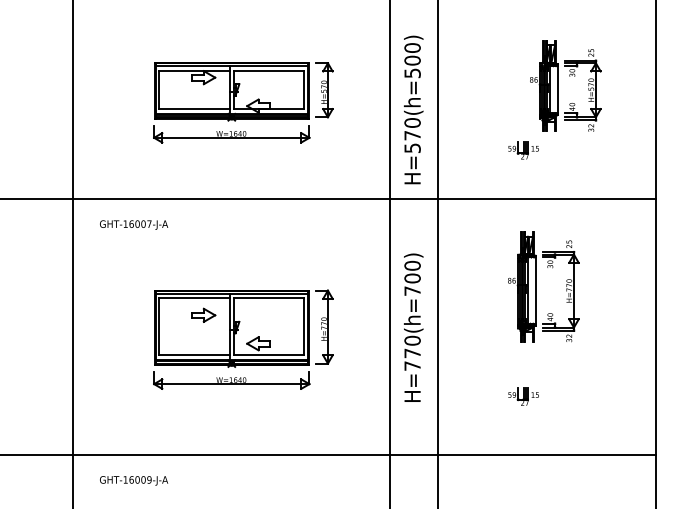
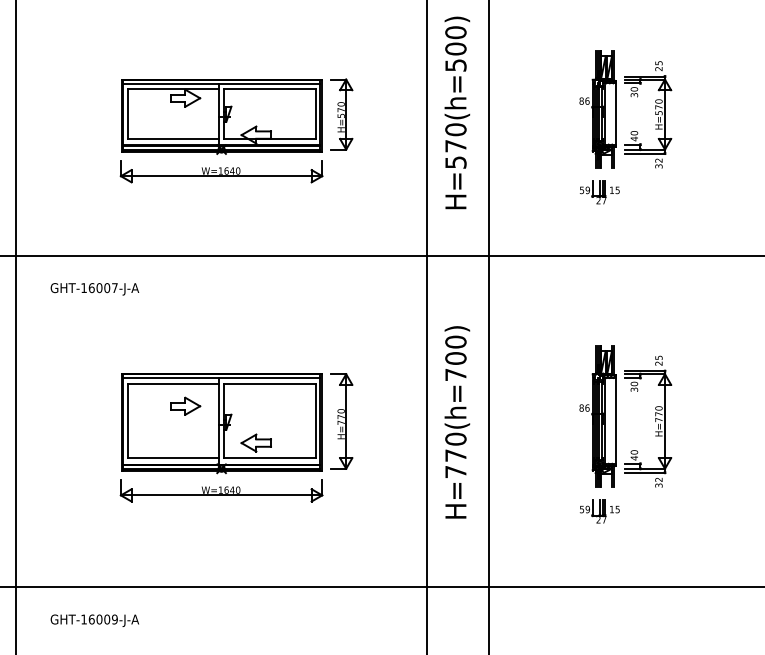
part: (558, 85) -> (616, 108), moved
text: (413, 109) -> (457, 112), moved
part: (536, 286) -> (616, 415), moved

